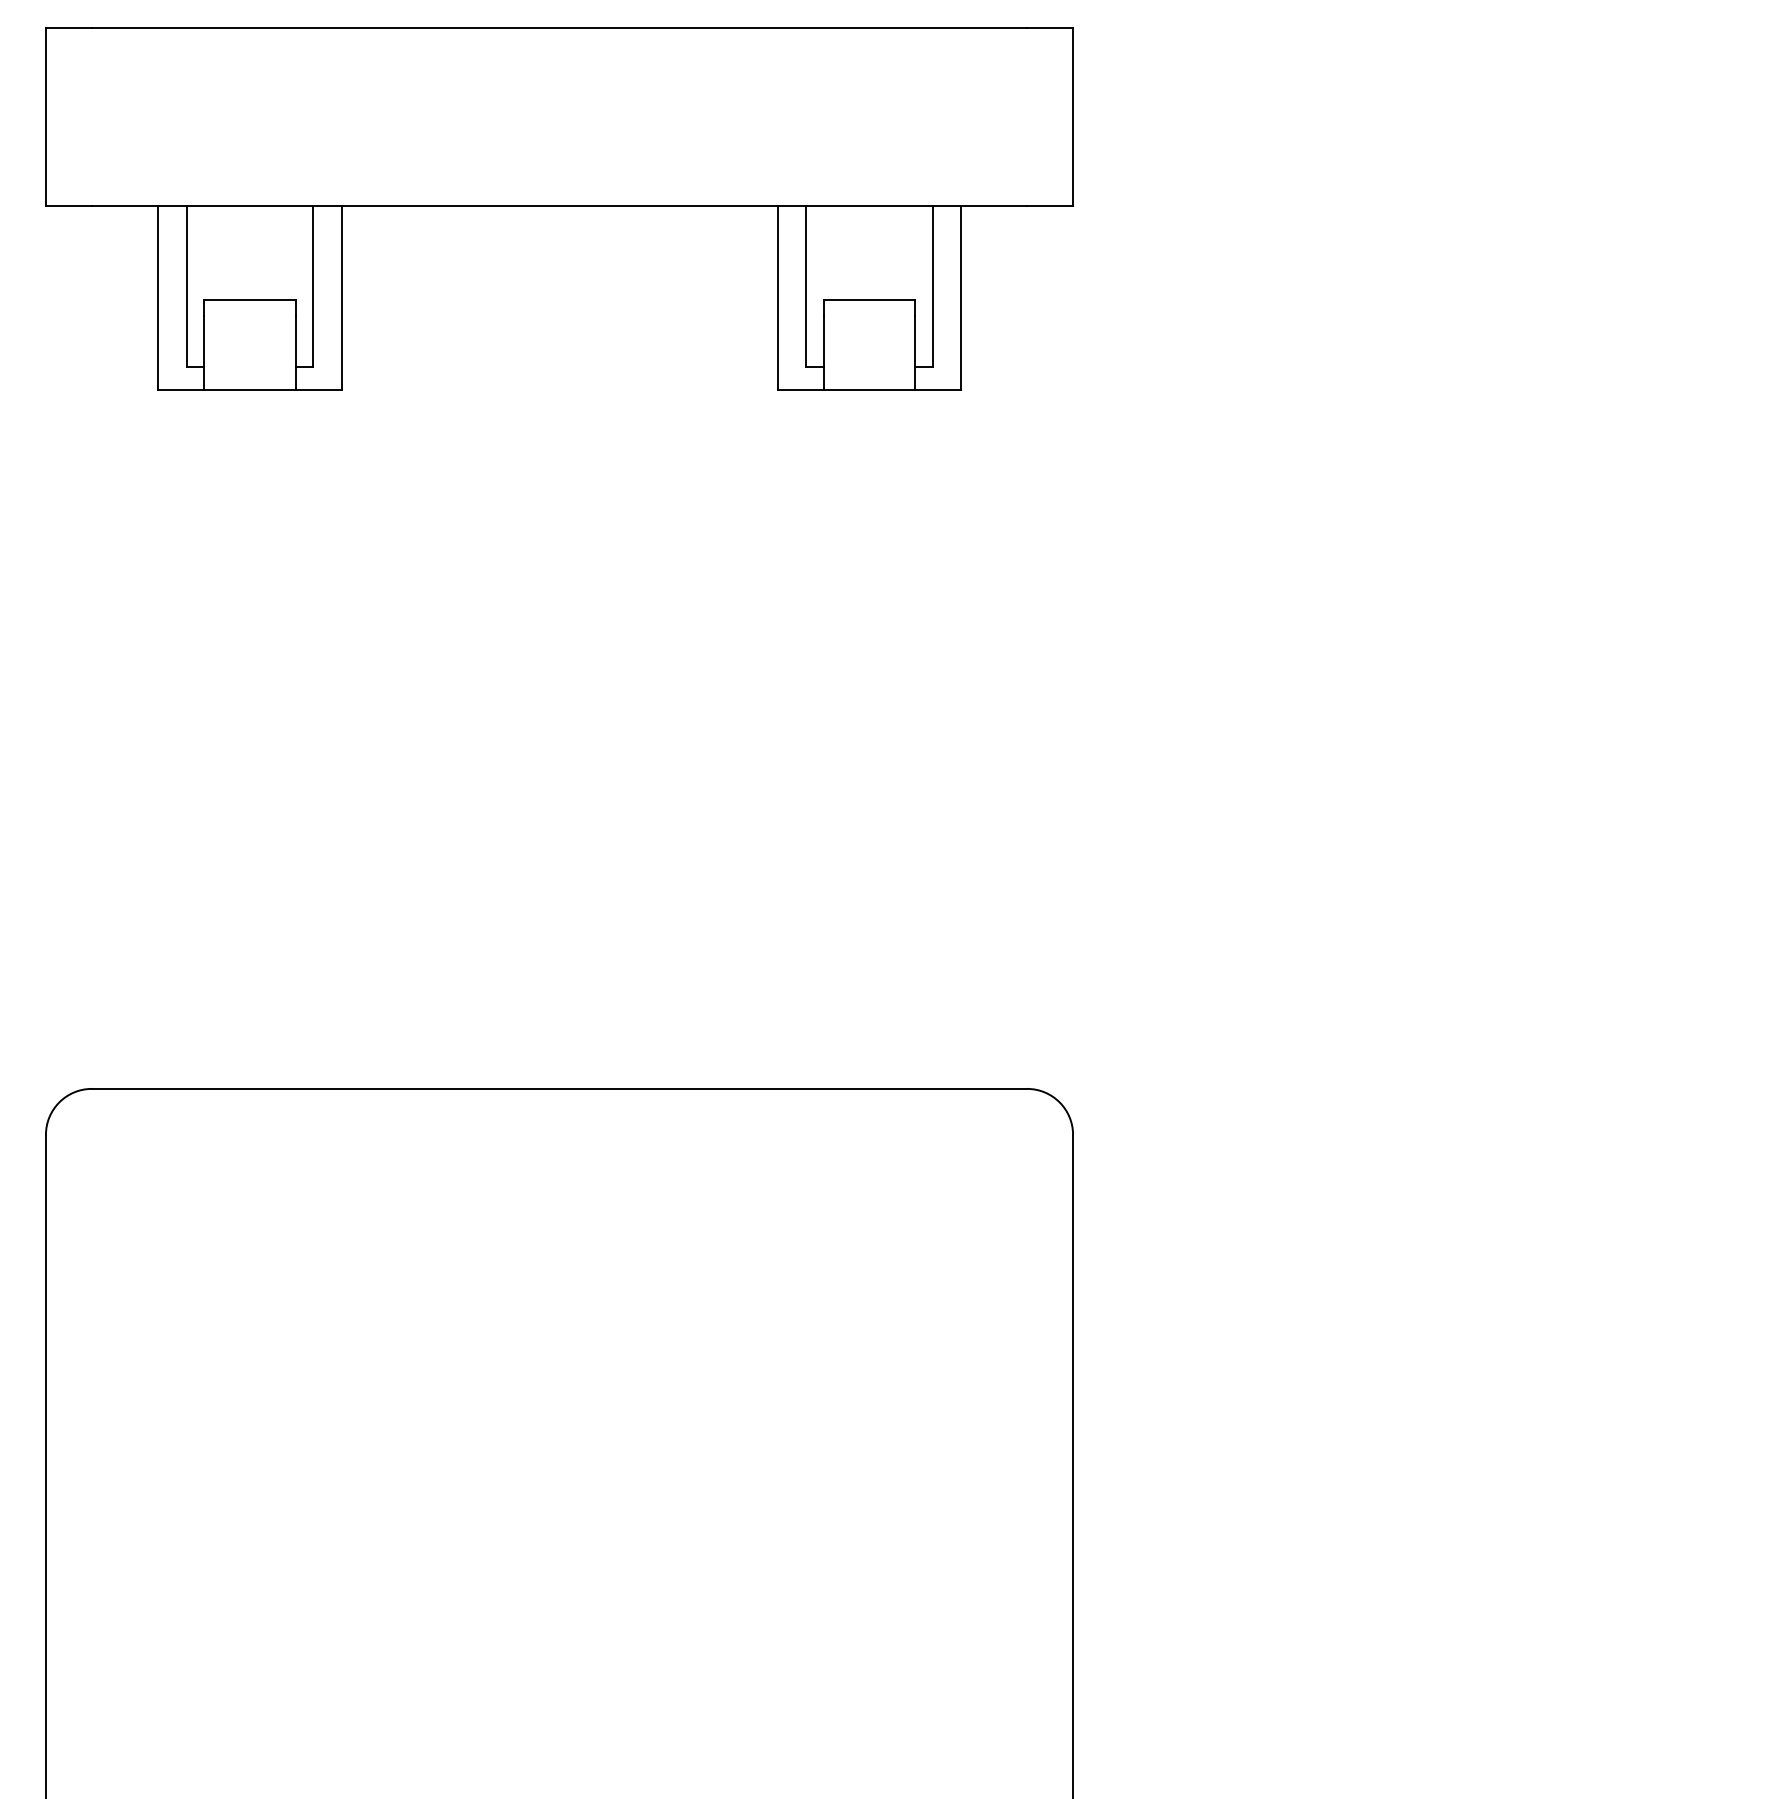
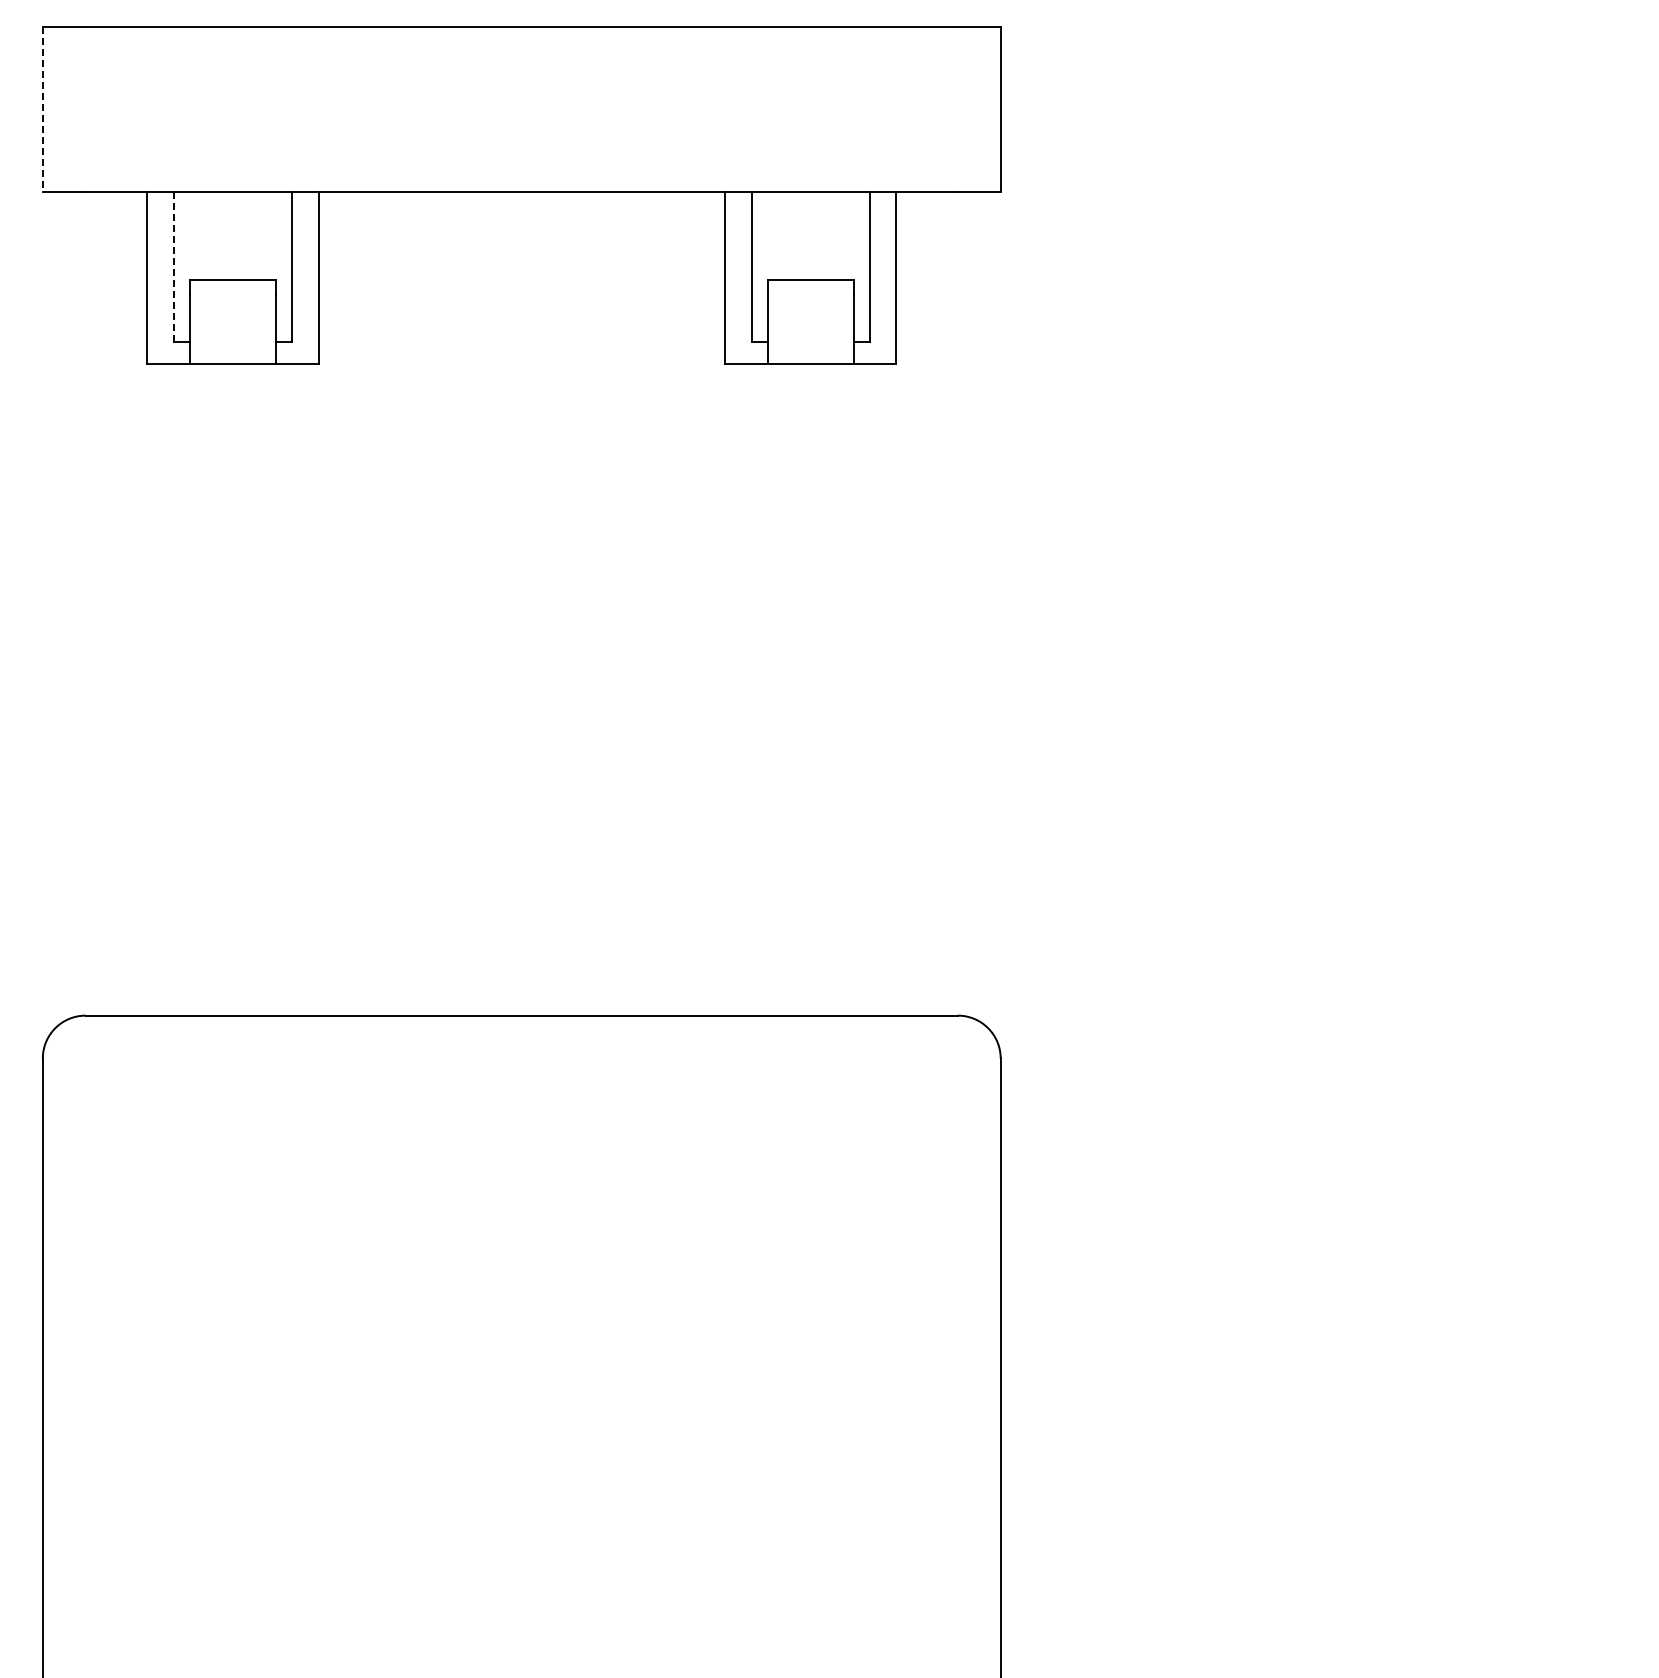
line: (45, 117) -> (42, 109), solid -> dashed
line: (187, 286) -> (174, 267), solid -> dashed

